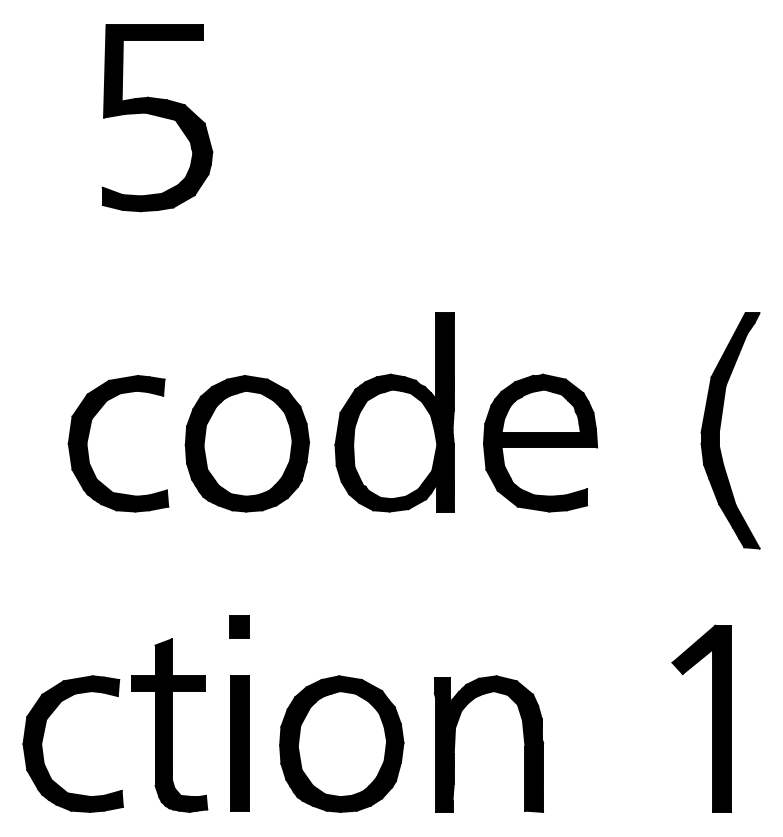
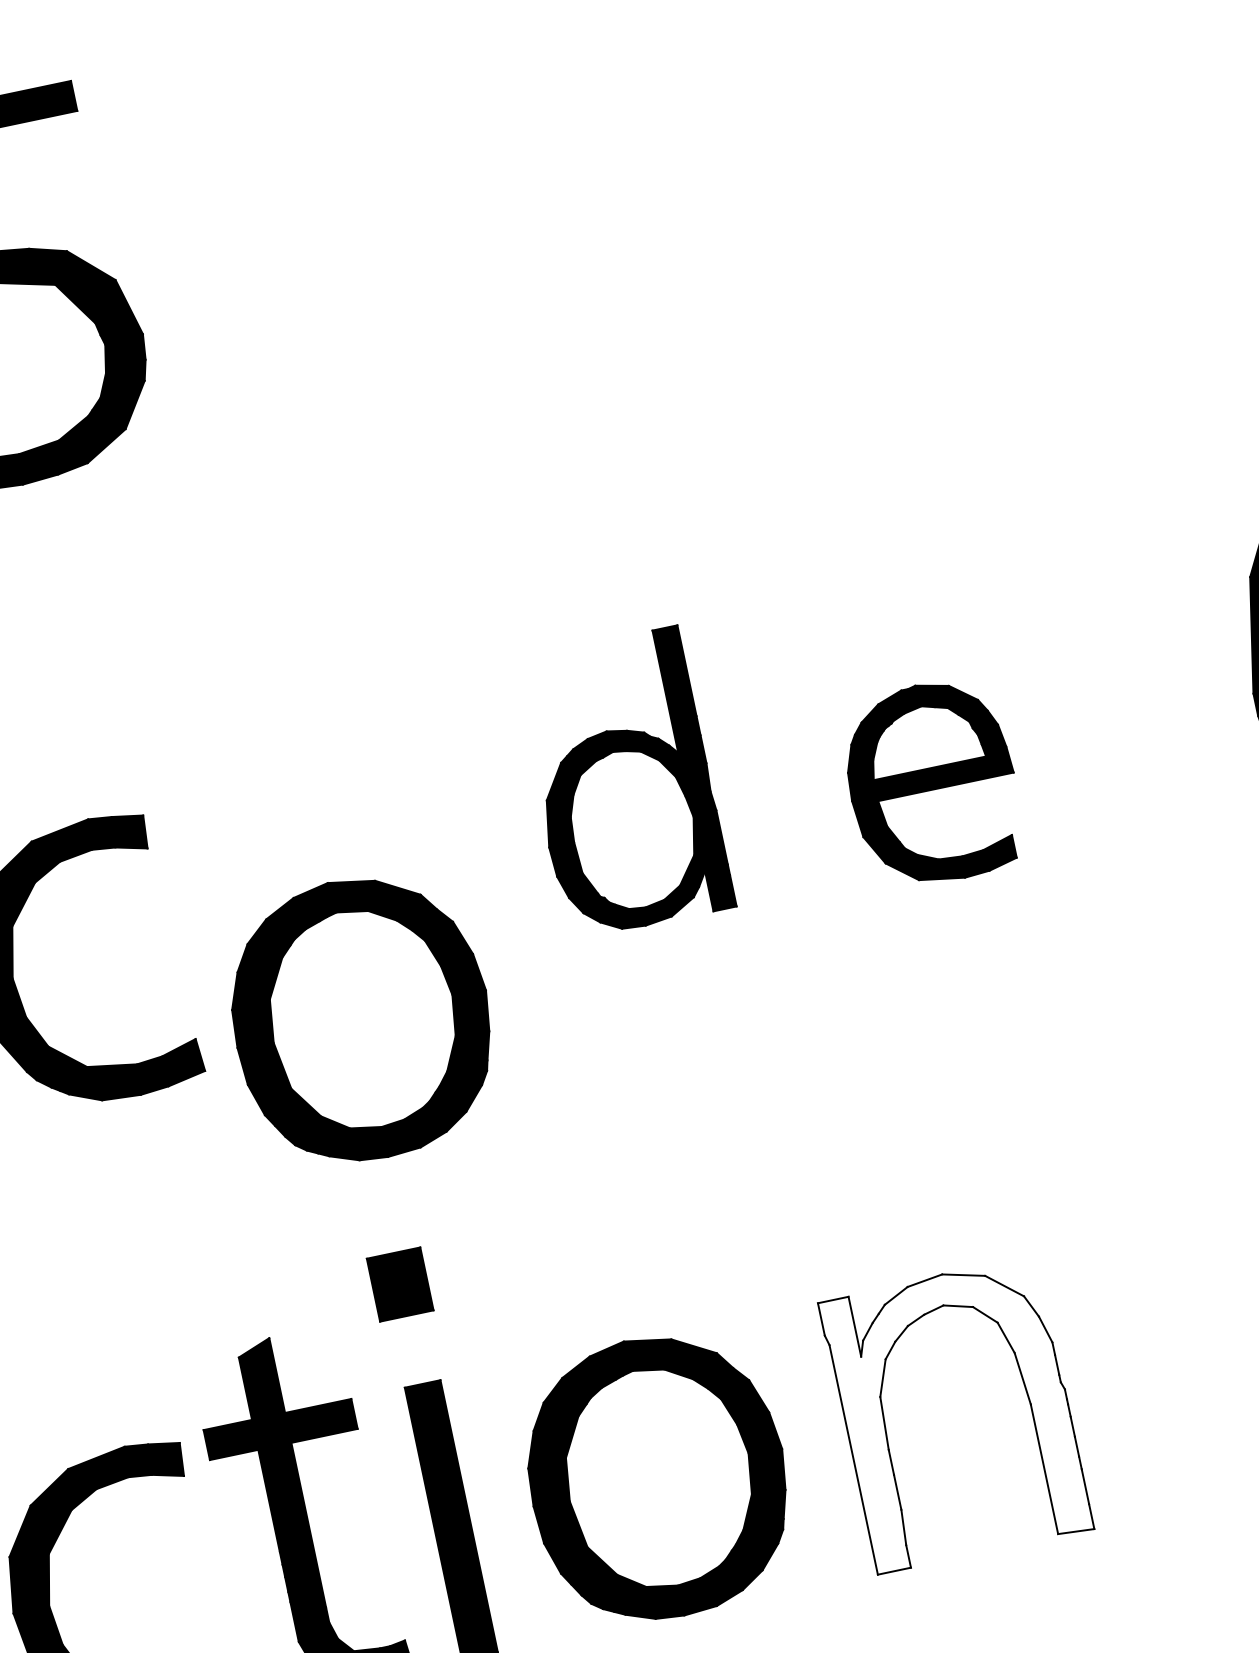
part: (394, 412) -> (623, 783), size x0.7
part: (540, 442) -> (931, 782), size x0.7
part: (246, 443) -> (359, 1019), moved
part: (239, 626) -> (400, 1283), size x1.4
fill: (488, 743) -> (954, 1413), removed

